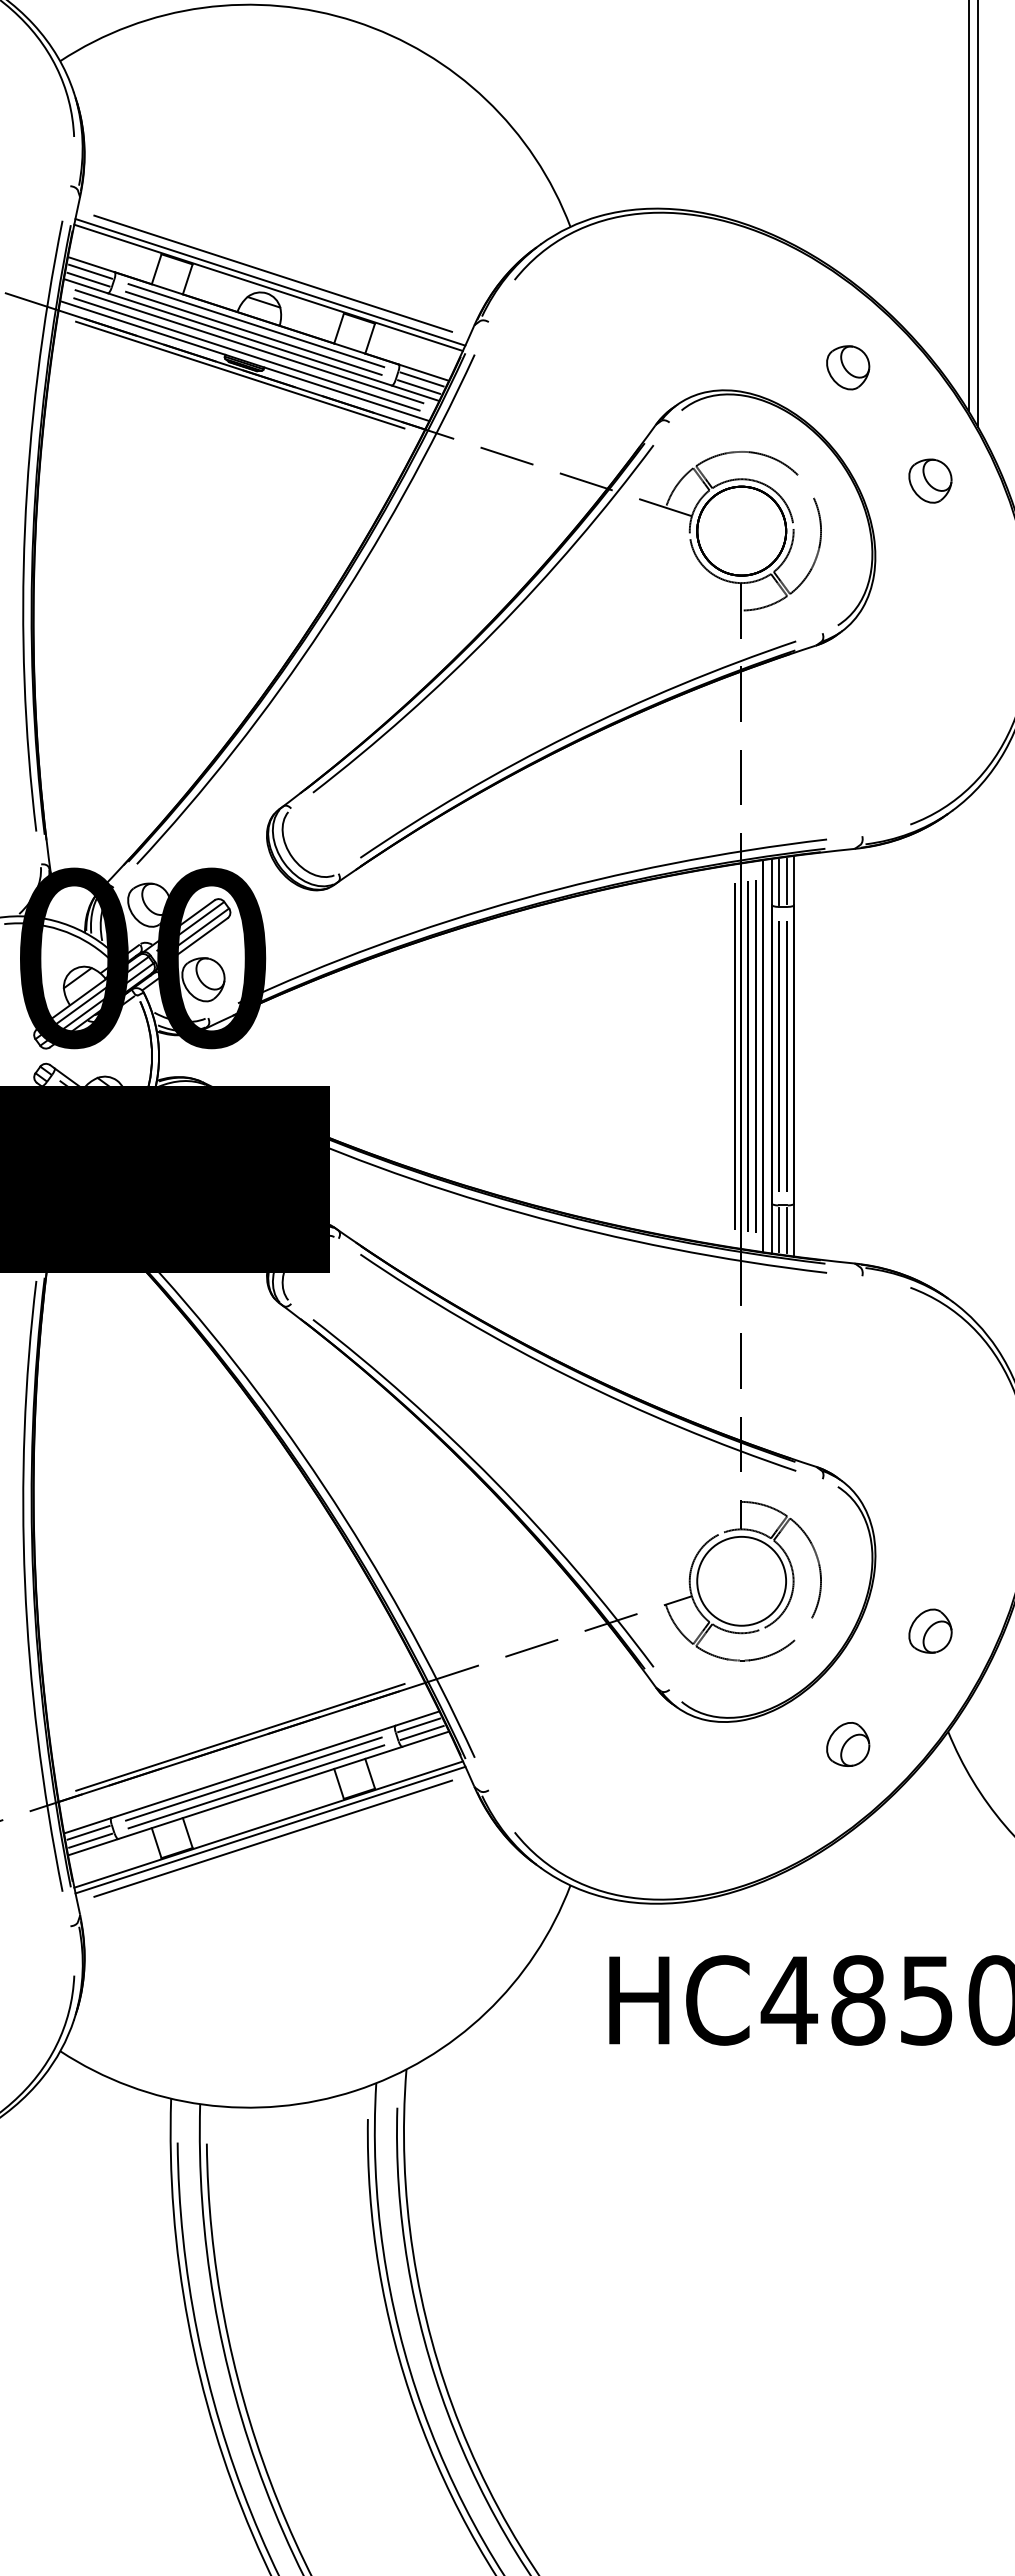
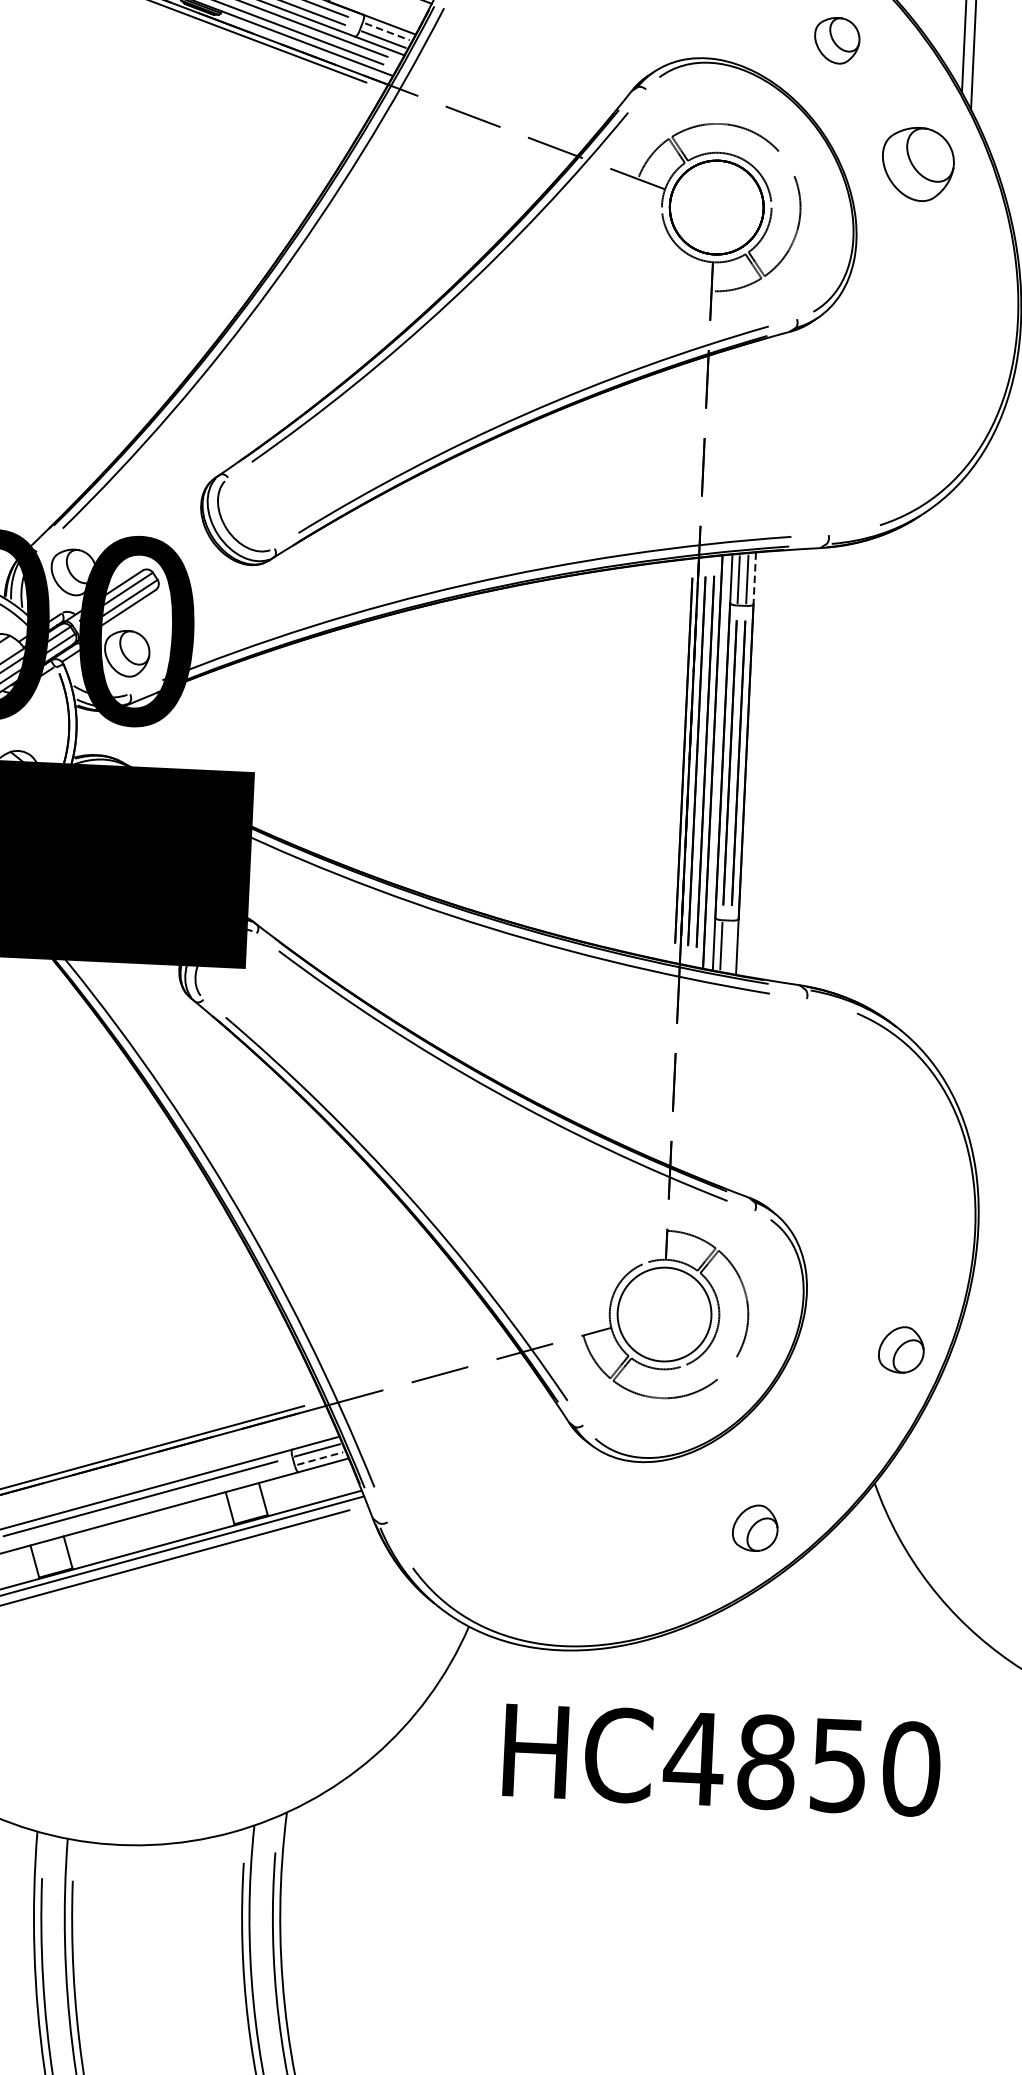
line: (422, 379) -> (387, 31), solid -> dashed
part: (930, 480) -> (918, 163), size x1.6
line: (794, 880) -> (755, 578), solid -> dashed
line: (787, 1230) -> (730, 947), removed
part: (930, 1630) -> (901, 1349), moved
line: (422, 1733) -> (320, 1459), solid -> dashed
part: (848, 1744) -> (755, 1528), moved
line: (256, 1786) -> (142, 1506), removed

